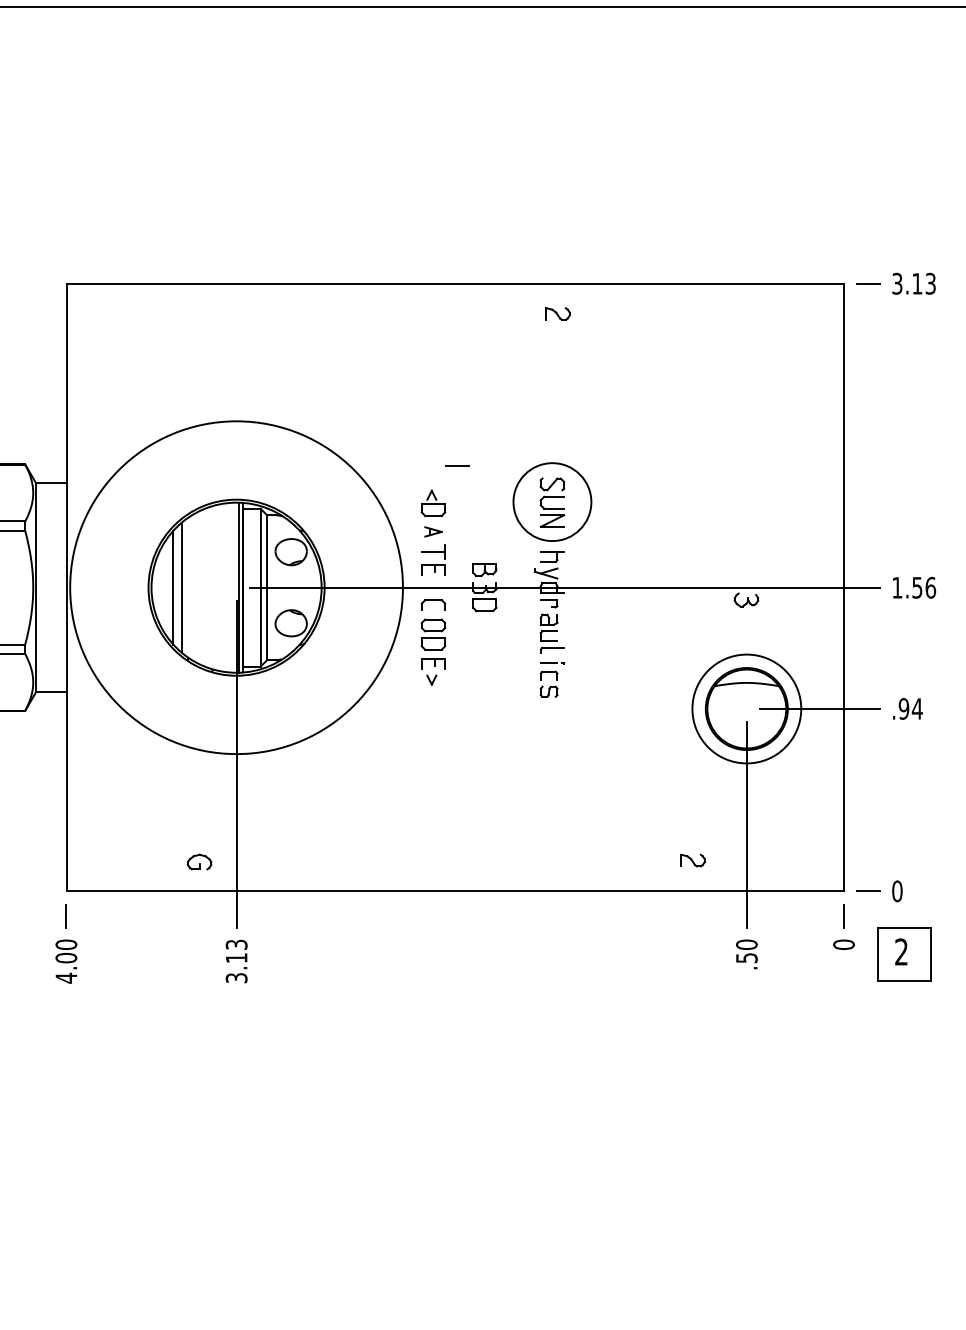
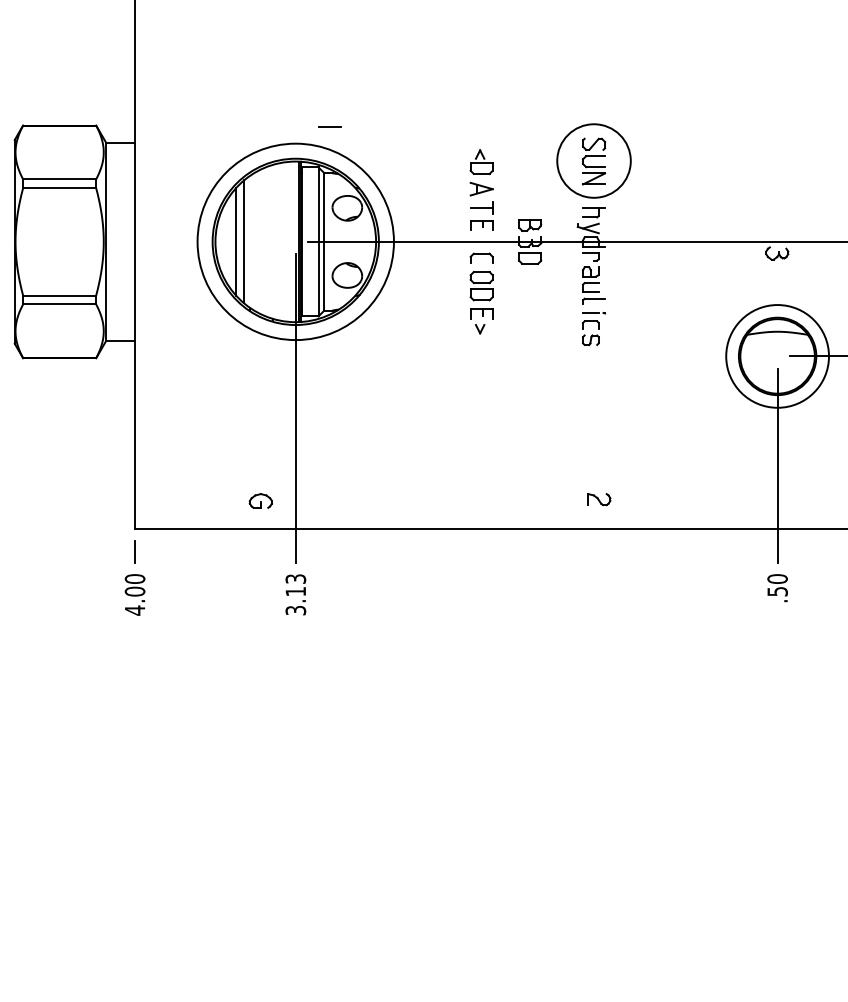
line: (457, 465) -> (329, 126), moved
part: (433, 531) -> (481, 188), size x1.43
circle: (236, 587) -> (295, 241), size x0.62
part: (692, 860) -> (598, 499), moved

